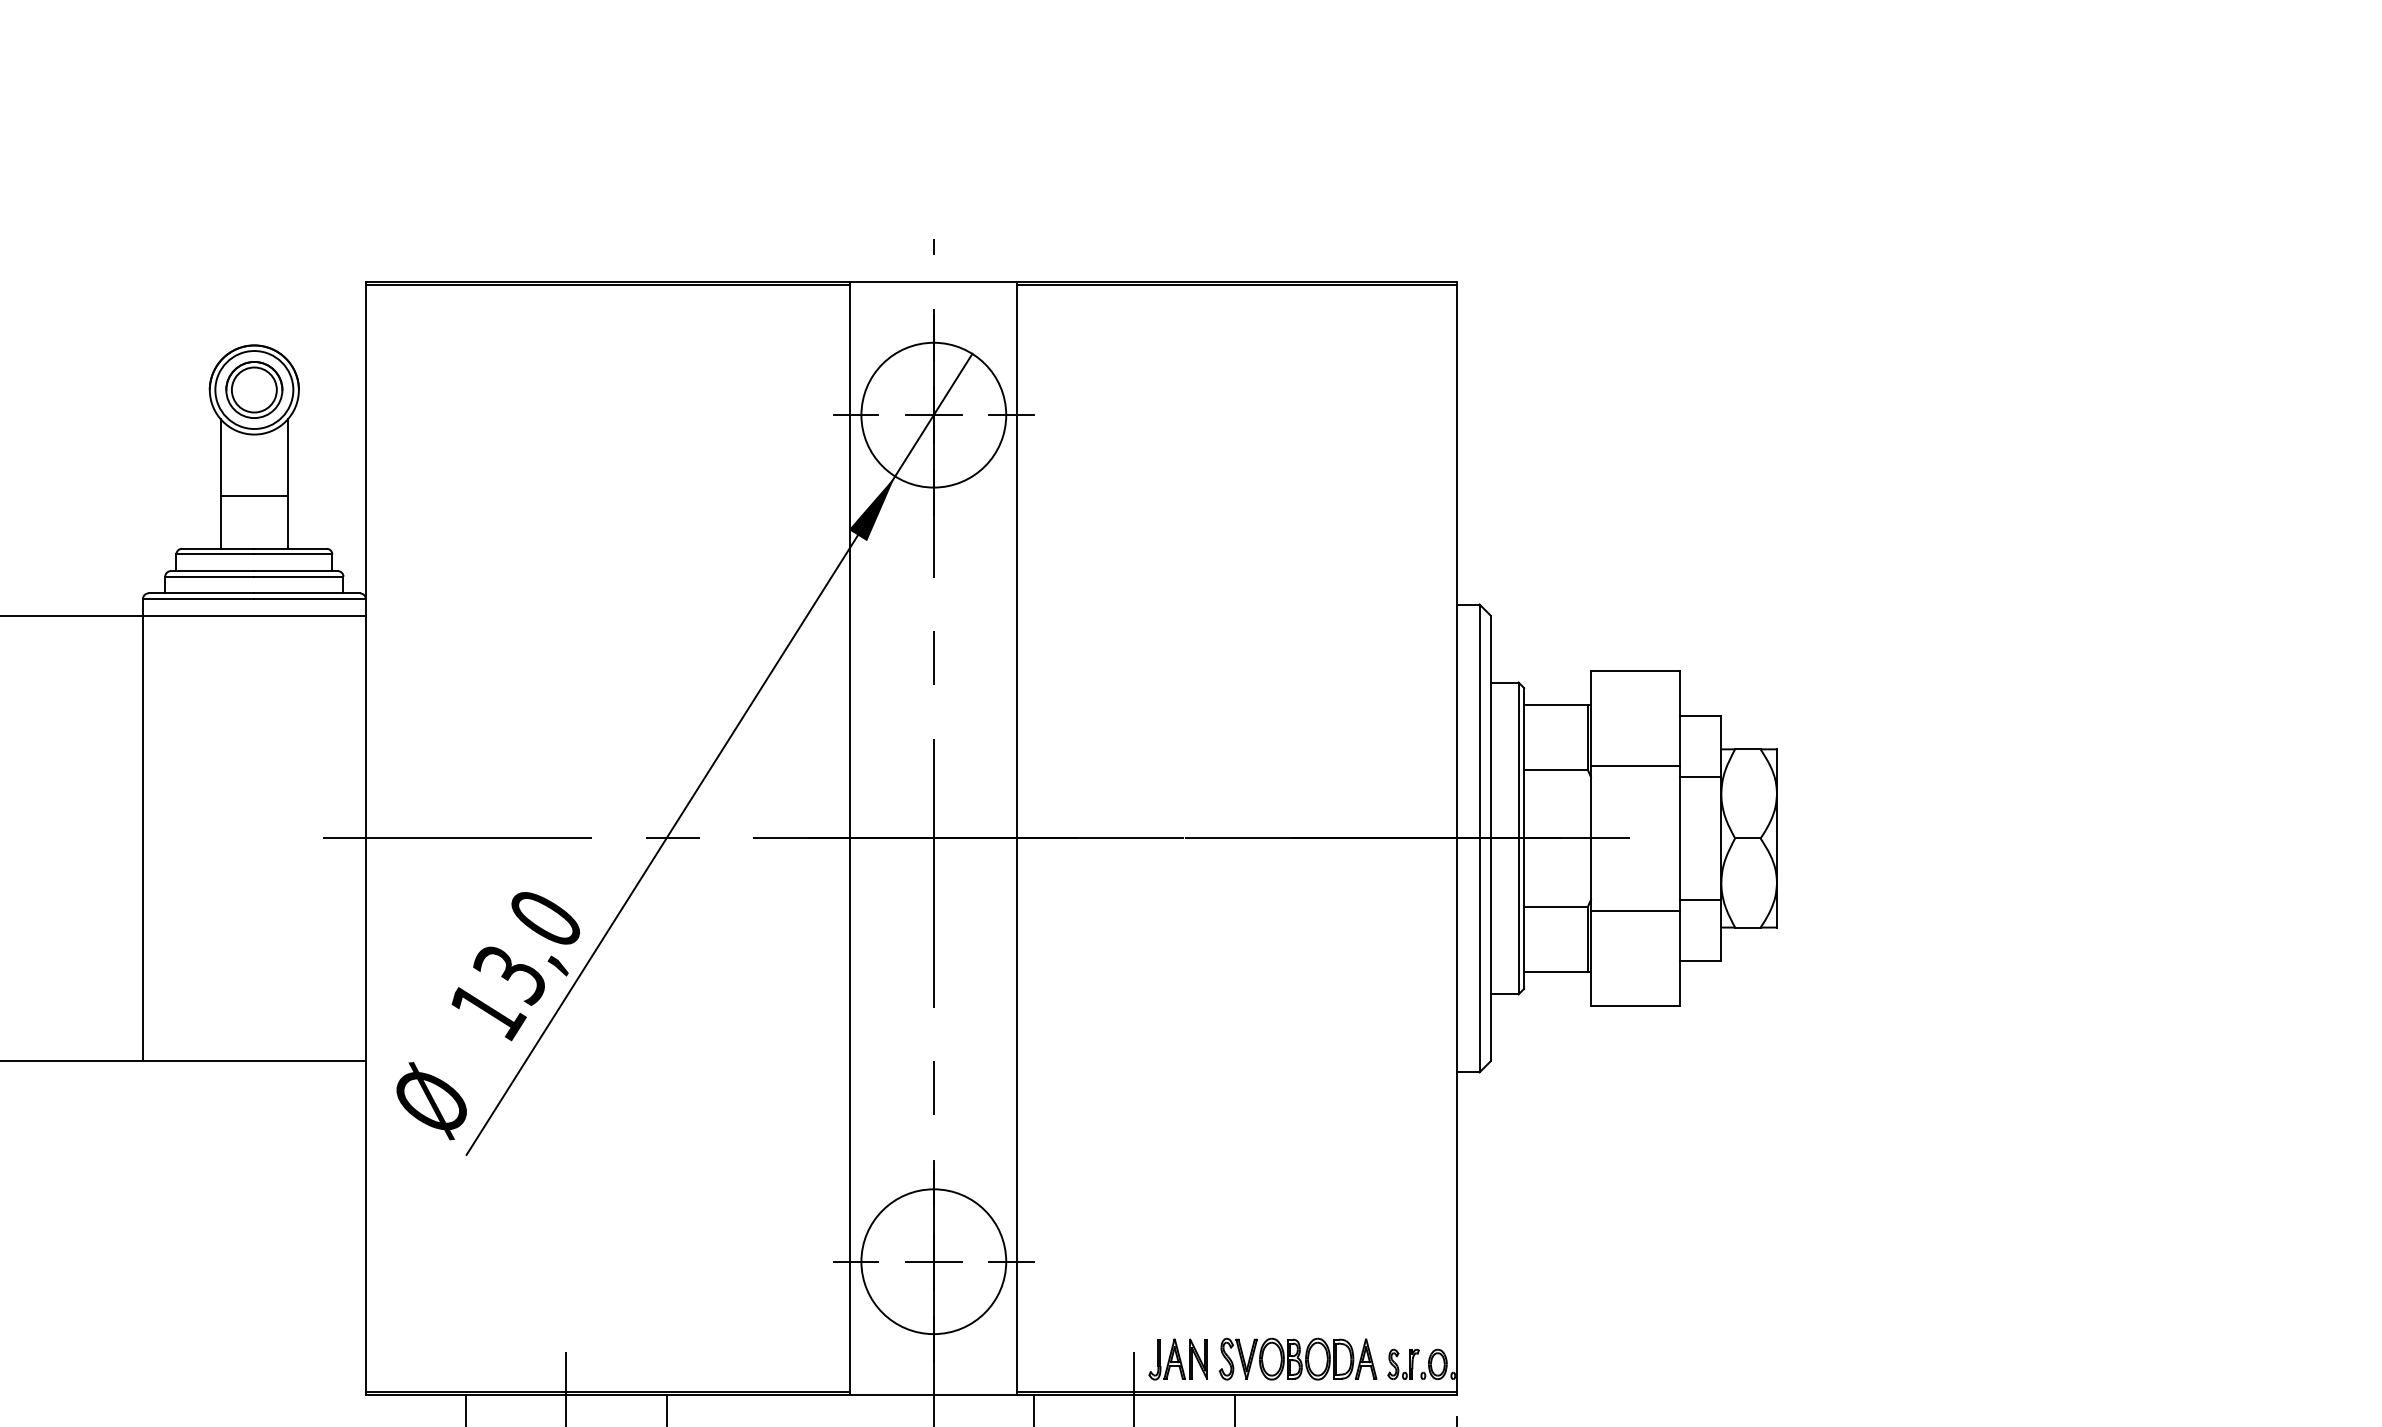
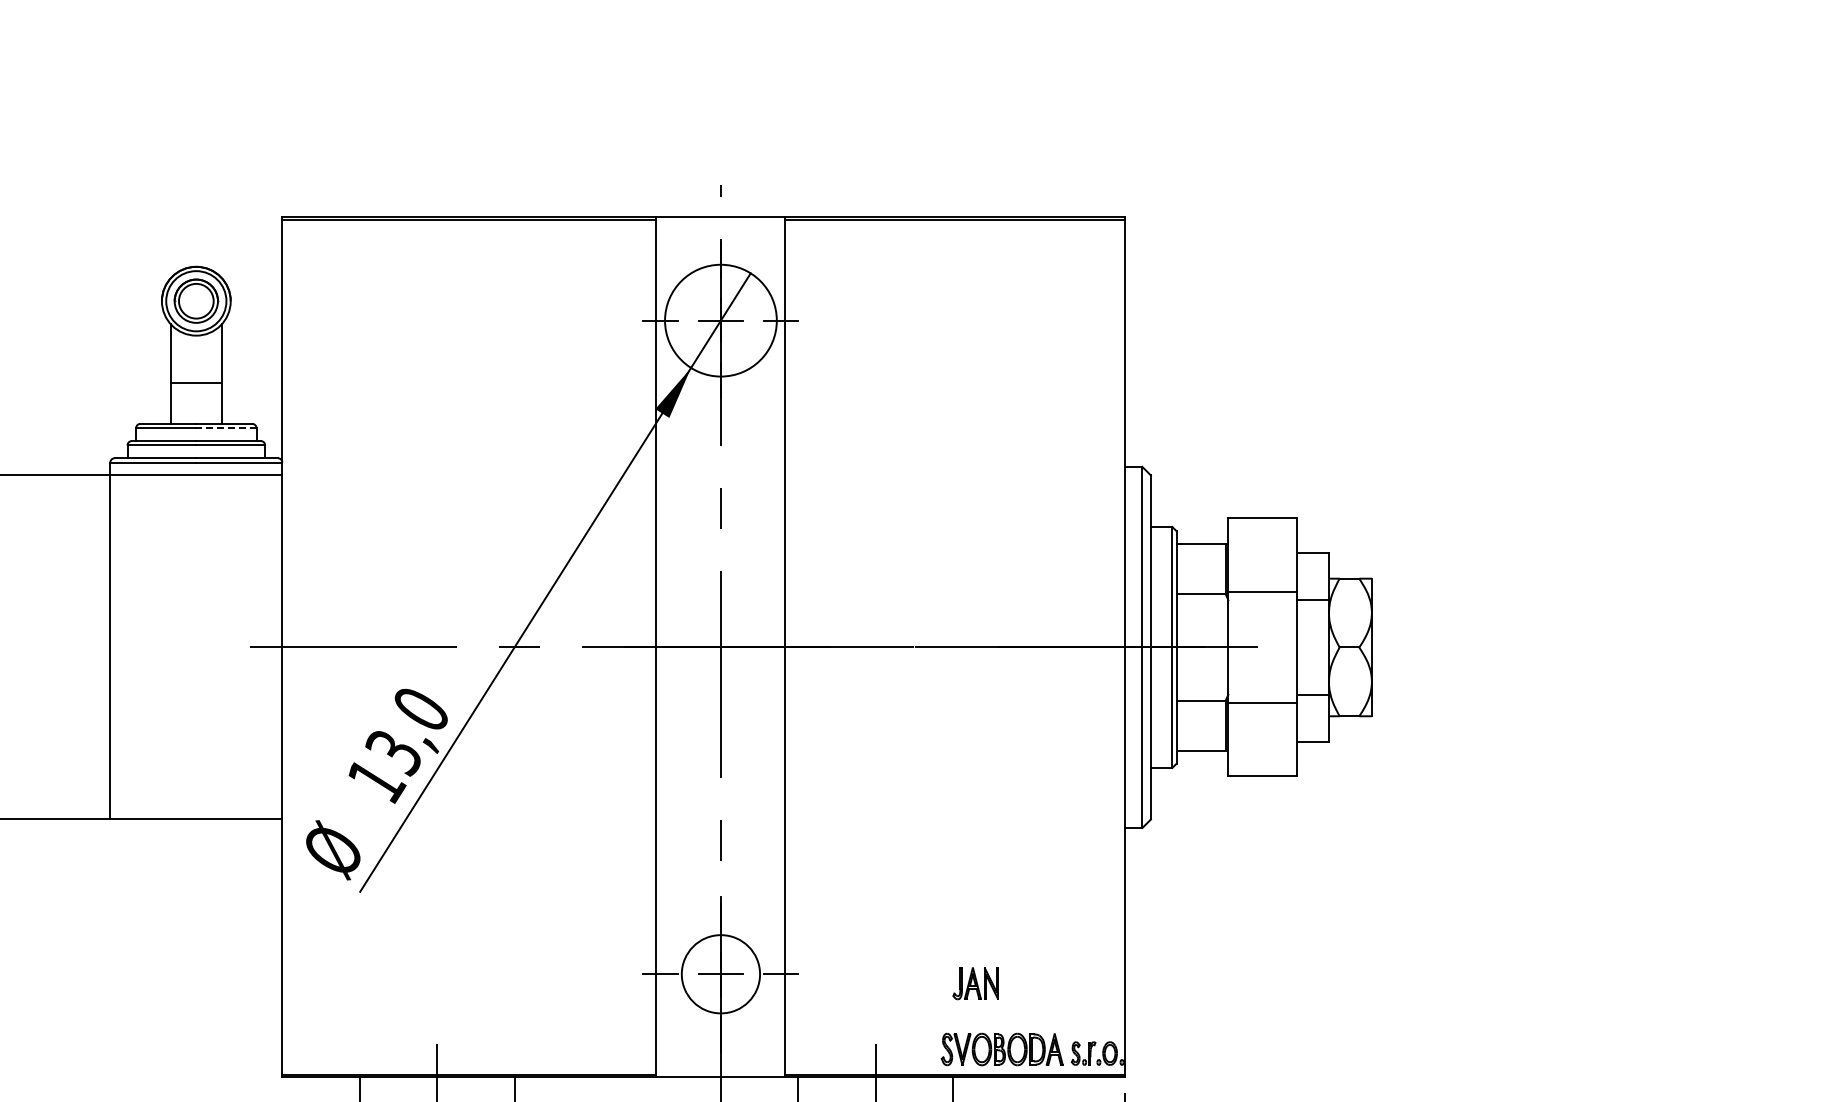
line: (292, 554) -> (225, 428), solid -> dashed
circle: (933, 1262) -> (720, 974), size x0.7
part: (1178, 1359) -> (975, 983), moved

